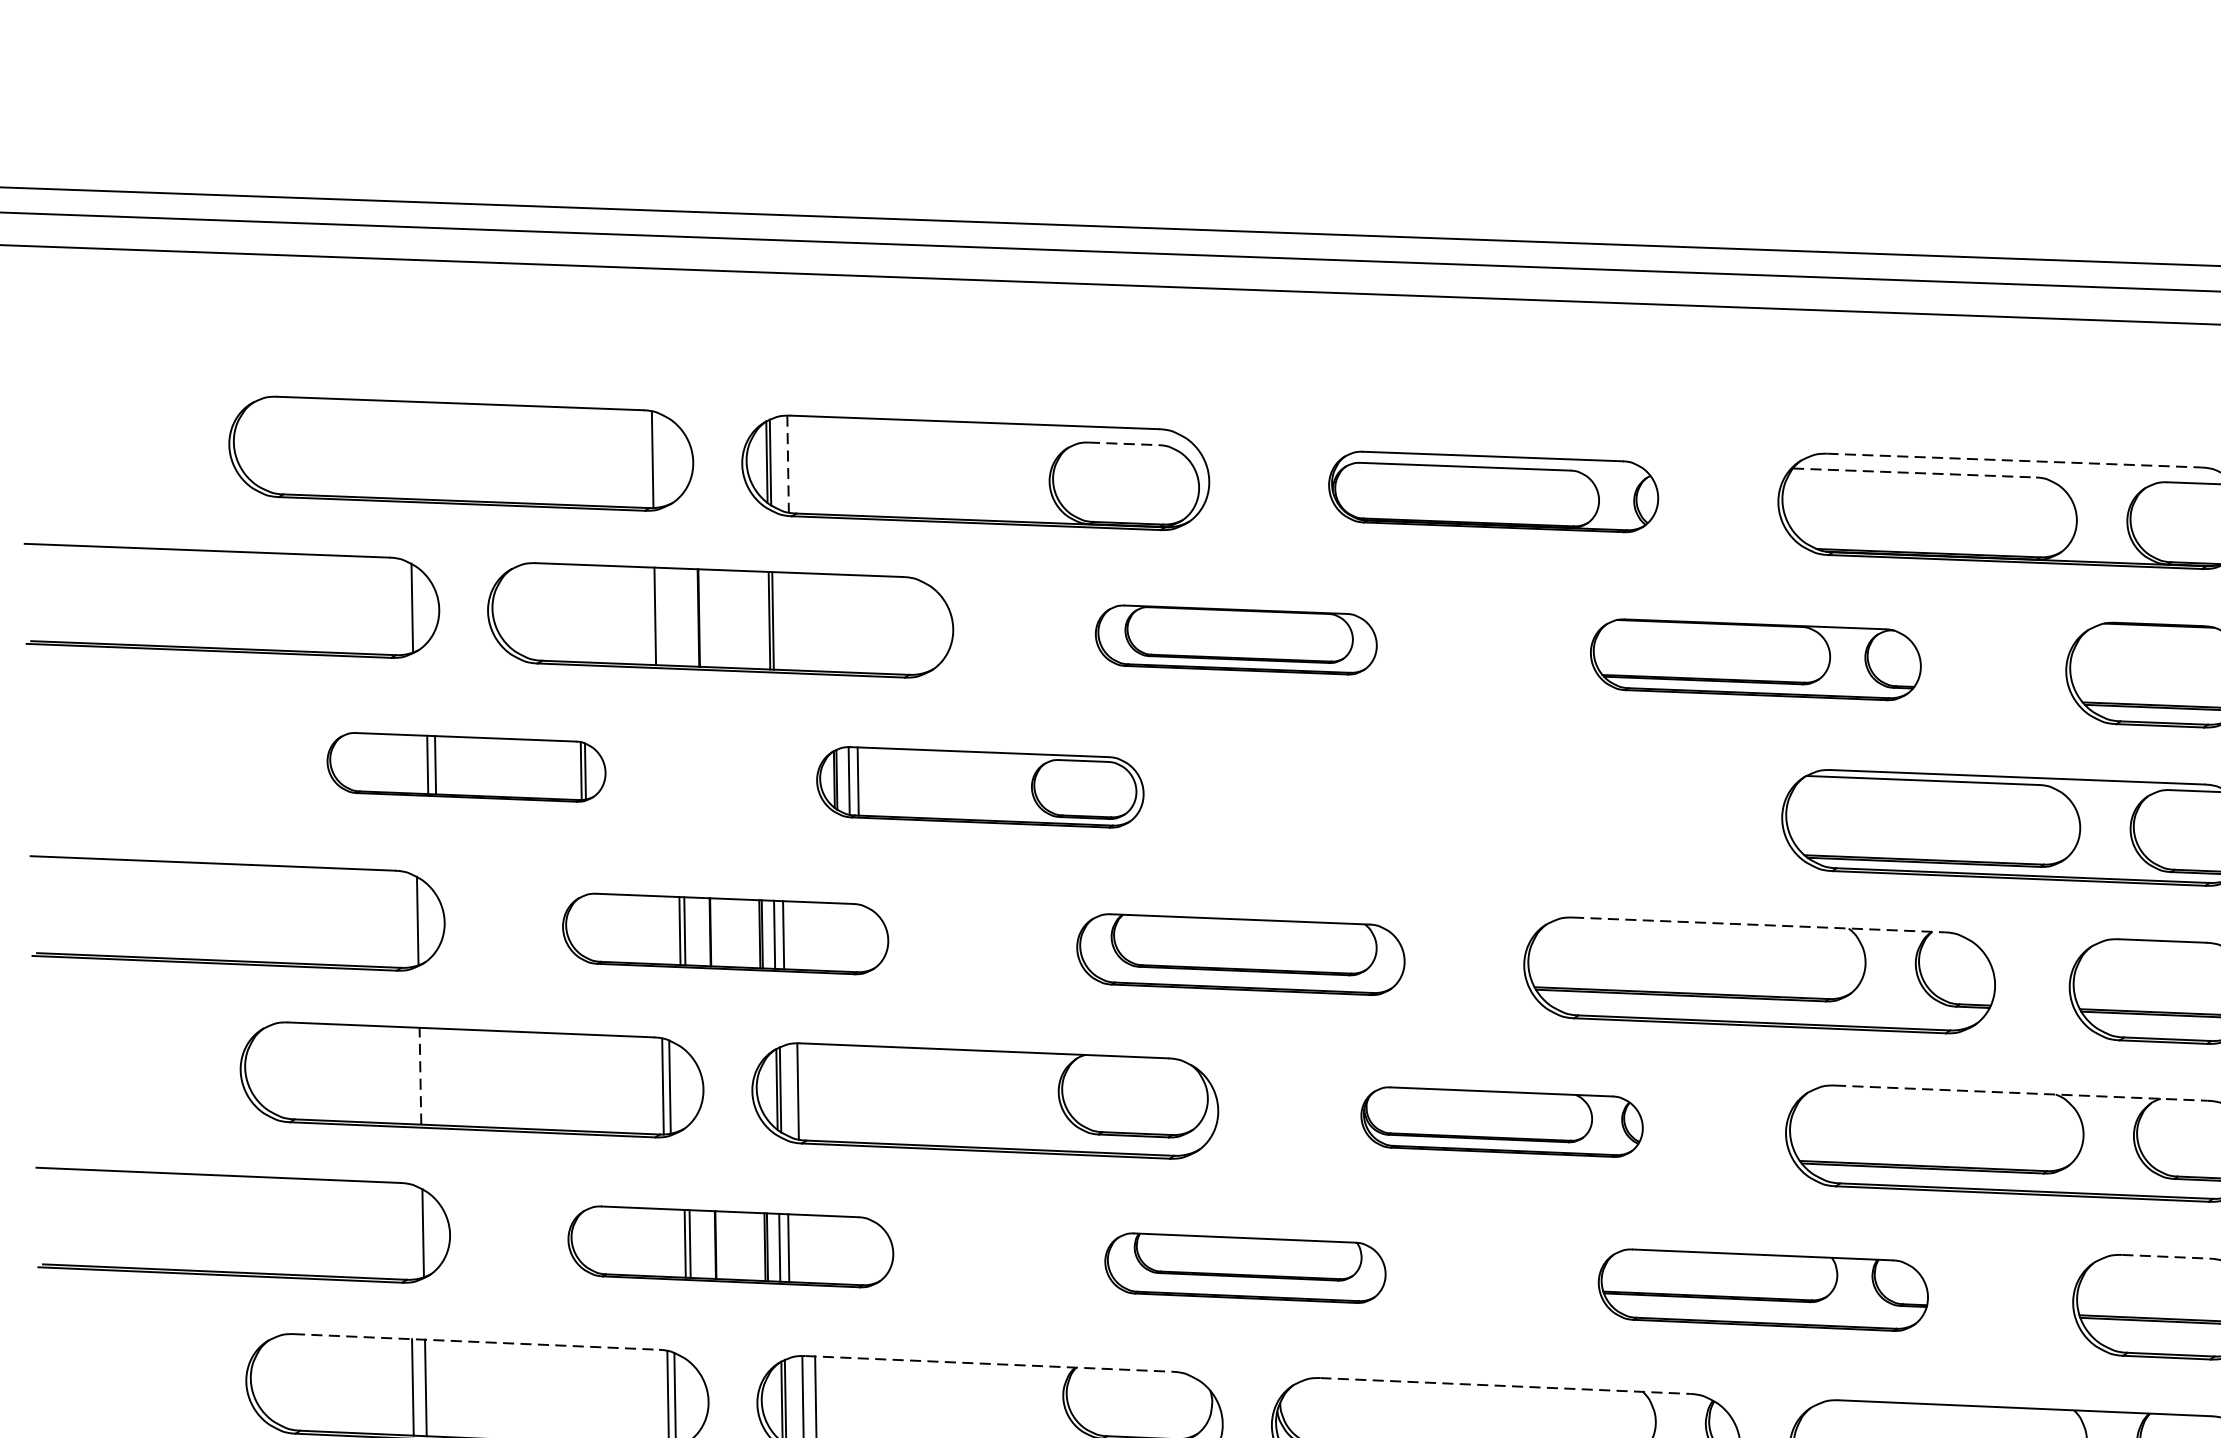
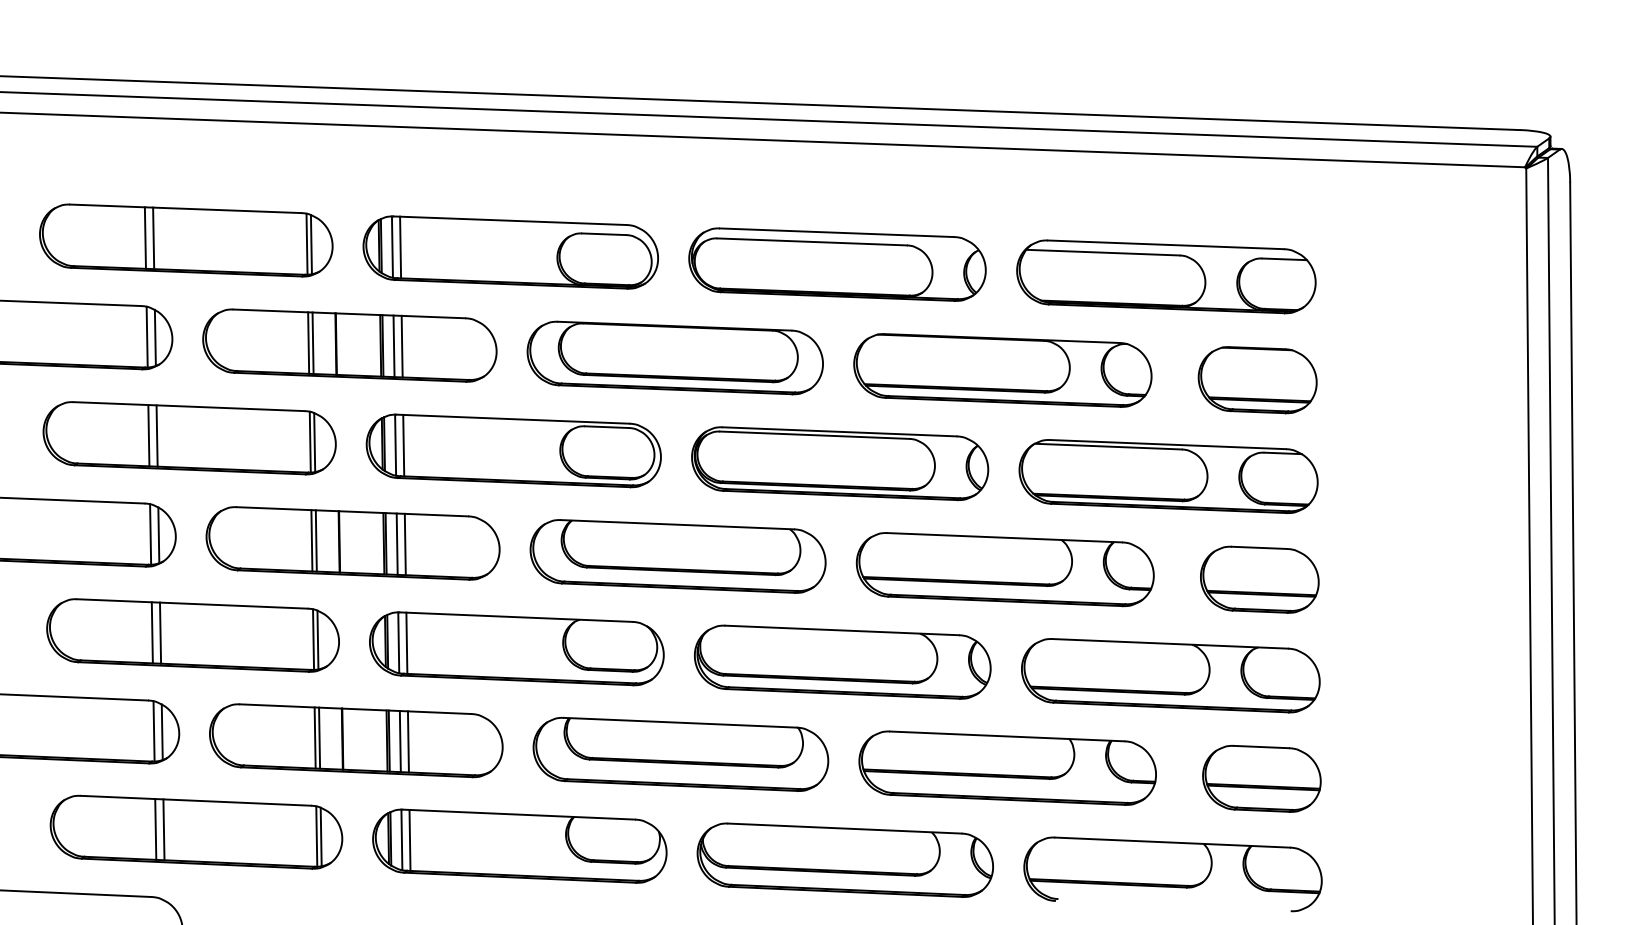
line: (1124, 444) -> (604, 234), dashed -> solid
line: (395, 448) -> (144, 237), added
line: (409, 450) -> (153, 238), added
line: (658, 460) -> (310, 244), added
line: (2013, 460) -> (1165, 244), dashed -> solid
line: (788, 464) -> (392, 247), dashed -> solid
line: (800, 464) -> (400, 247), added
line: (1915, 472) -> (1103, 252), dashed -> solid
part: (1493, 491) -> (837, 264), size x1.43
line: (398, 605) -> (146, 336), added
line: (661, 617) -> (312, 343), added
line: (789, 621) -> (393, 346), added
line: (802, 621) -> (401, 346), added
part: (1235, 639) -> (674, 357), size x1.67
part: (1755, 659) -> (1002, 370), size x1.43
part: (466, 767) -> (189, 438), size x1.67
part: (979, 786) -> (513, 450), size x1.43
part: (1498, 807) -> (840, 463), added
line: (404, 919) -> (150, 534), added
line: (1759, 924) -> (1005, 537), dashed -> solid
part: (724, 934) -> (352, 543), size x1.43
part: (1239, 954) -> (677, 556), size x1.43
line: (406, 1075) -> (151, 632), added
line: (420, 1076) -> (160, 633), dashed -> solid
line: (810, 1091) -> (406, 642), added
line: (2021, 1092) -> (1170, 643), dashed -> solid
part: (1501, 1121) -> (842, 661), size x1.67
line: (409, 1232) -> (153, 731), added
part: (731, 1246) -> (356, 740), size x1.43
line: (2167, 1257) -> (1262, 747), dashed -> solid
part: (1244, 1266) -> (680, 753), size x1.67
part: (1763, 1289) -> (1007, 767), size x1.43
line: (477, 1341) -> (196, 800), dashed -> solid
line: (989, 1363) -> (519, 814), dashed -> solid
line: (1504, 1385) -> (844, 828), dashed -> solid

